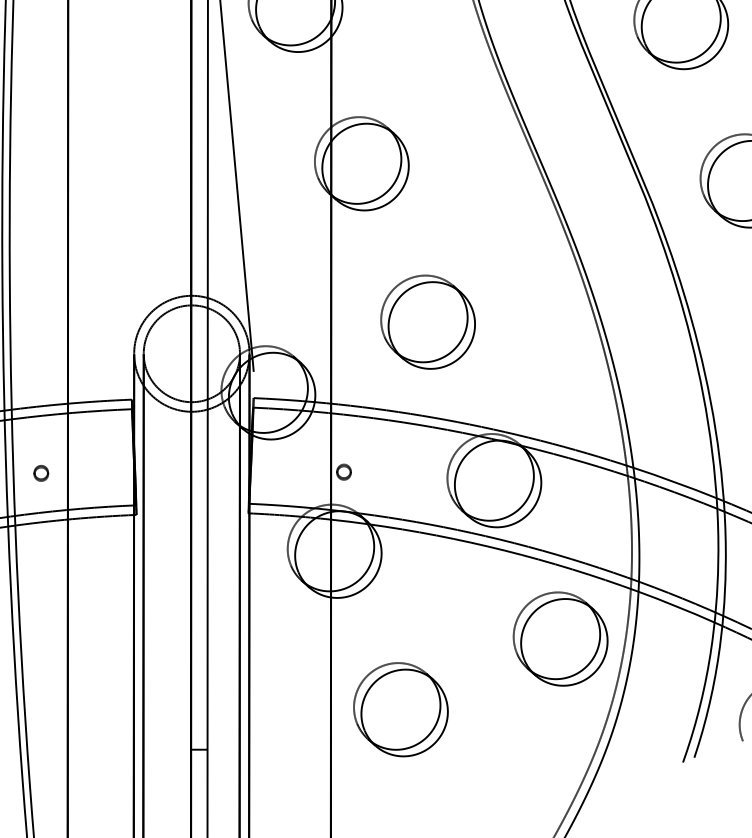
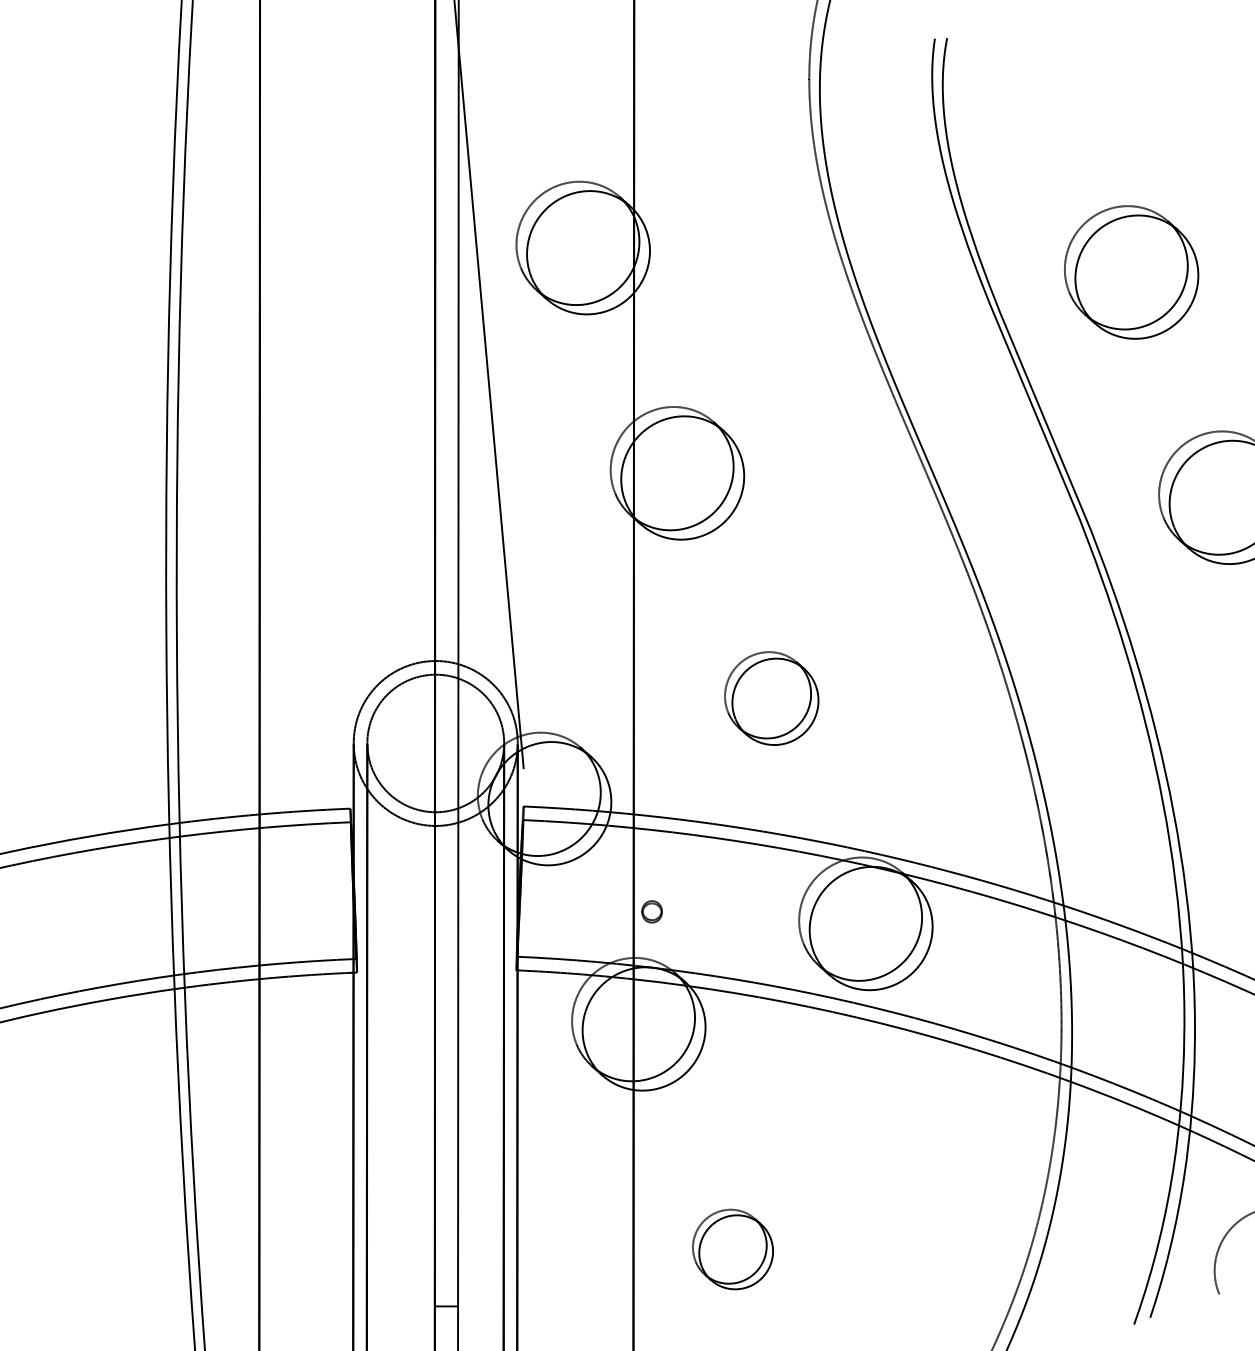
part: (428, 322) -> (771, 698), size x0.7
part: (41, 473) -> (221, 913), removed
part: (560, 638) -> (959, 1148), removed
part: (400, 709) -> (732, 1249), size x0.6

